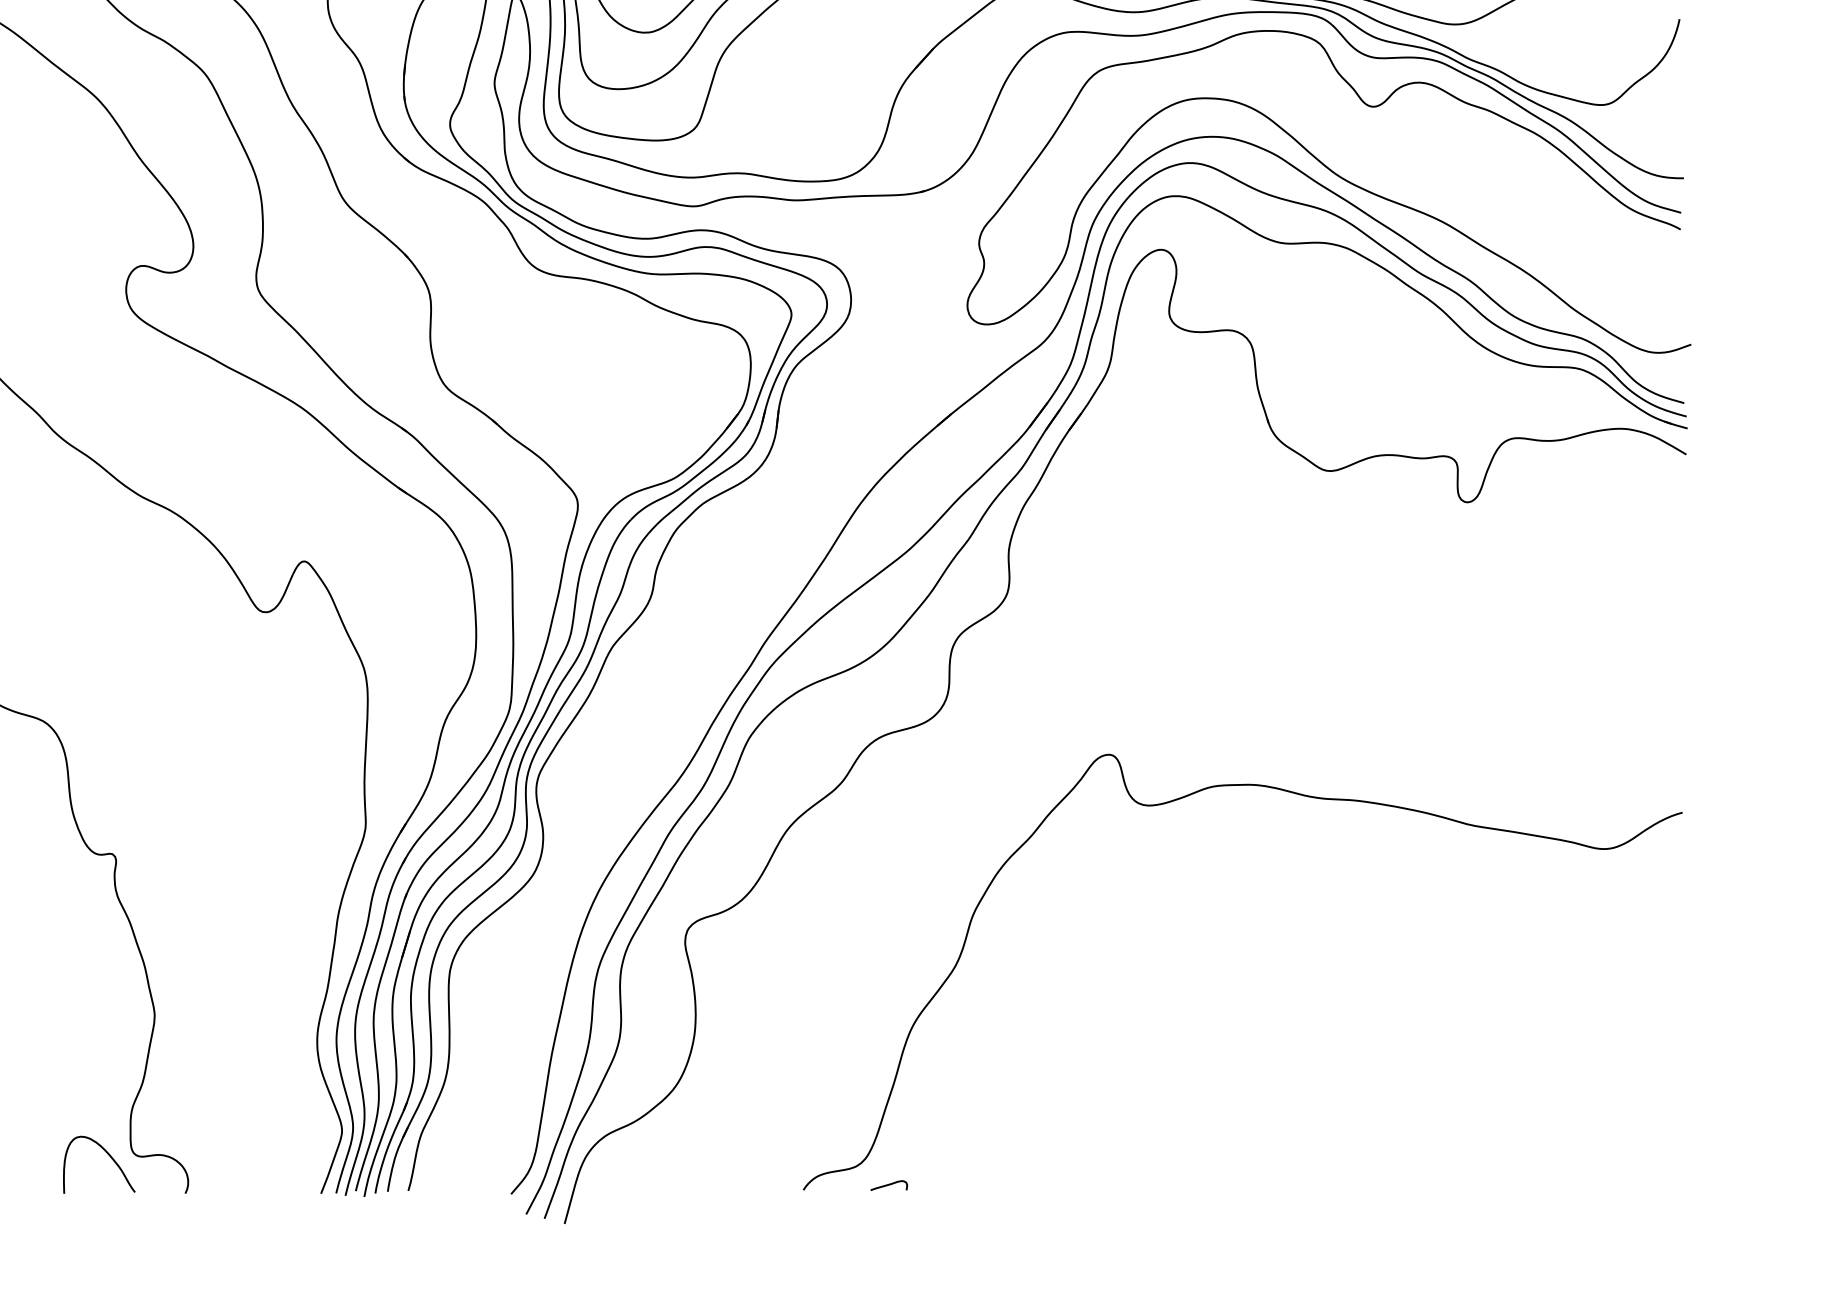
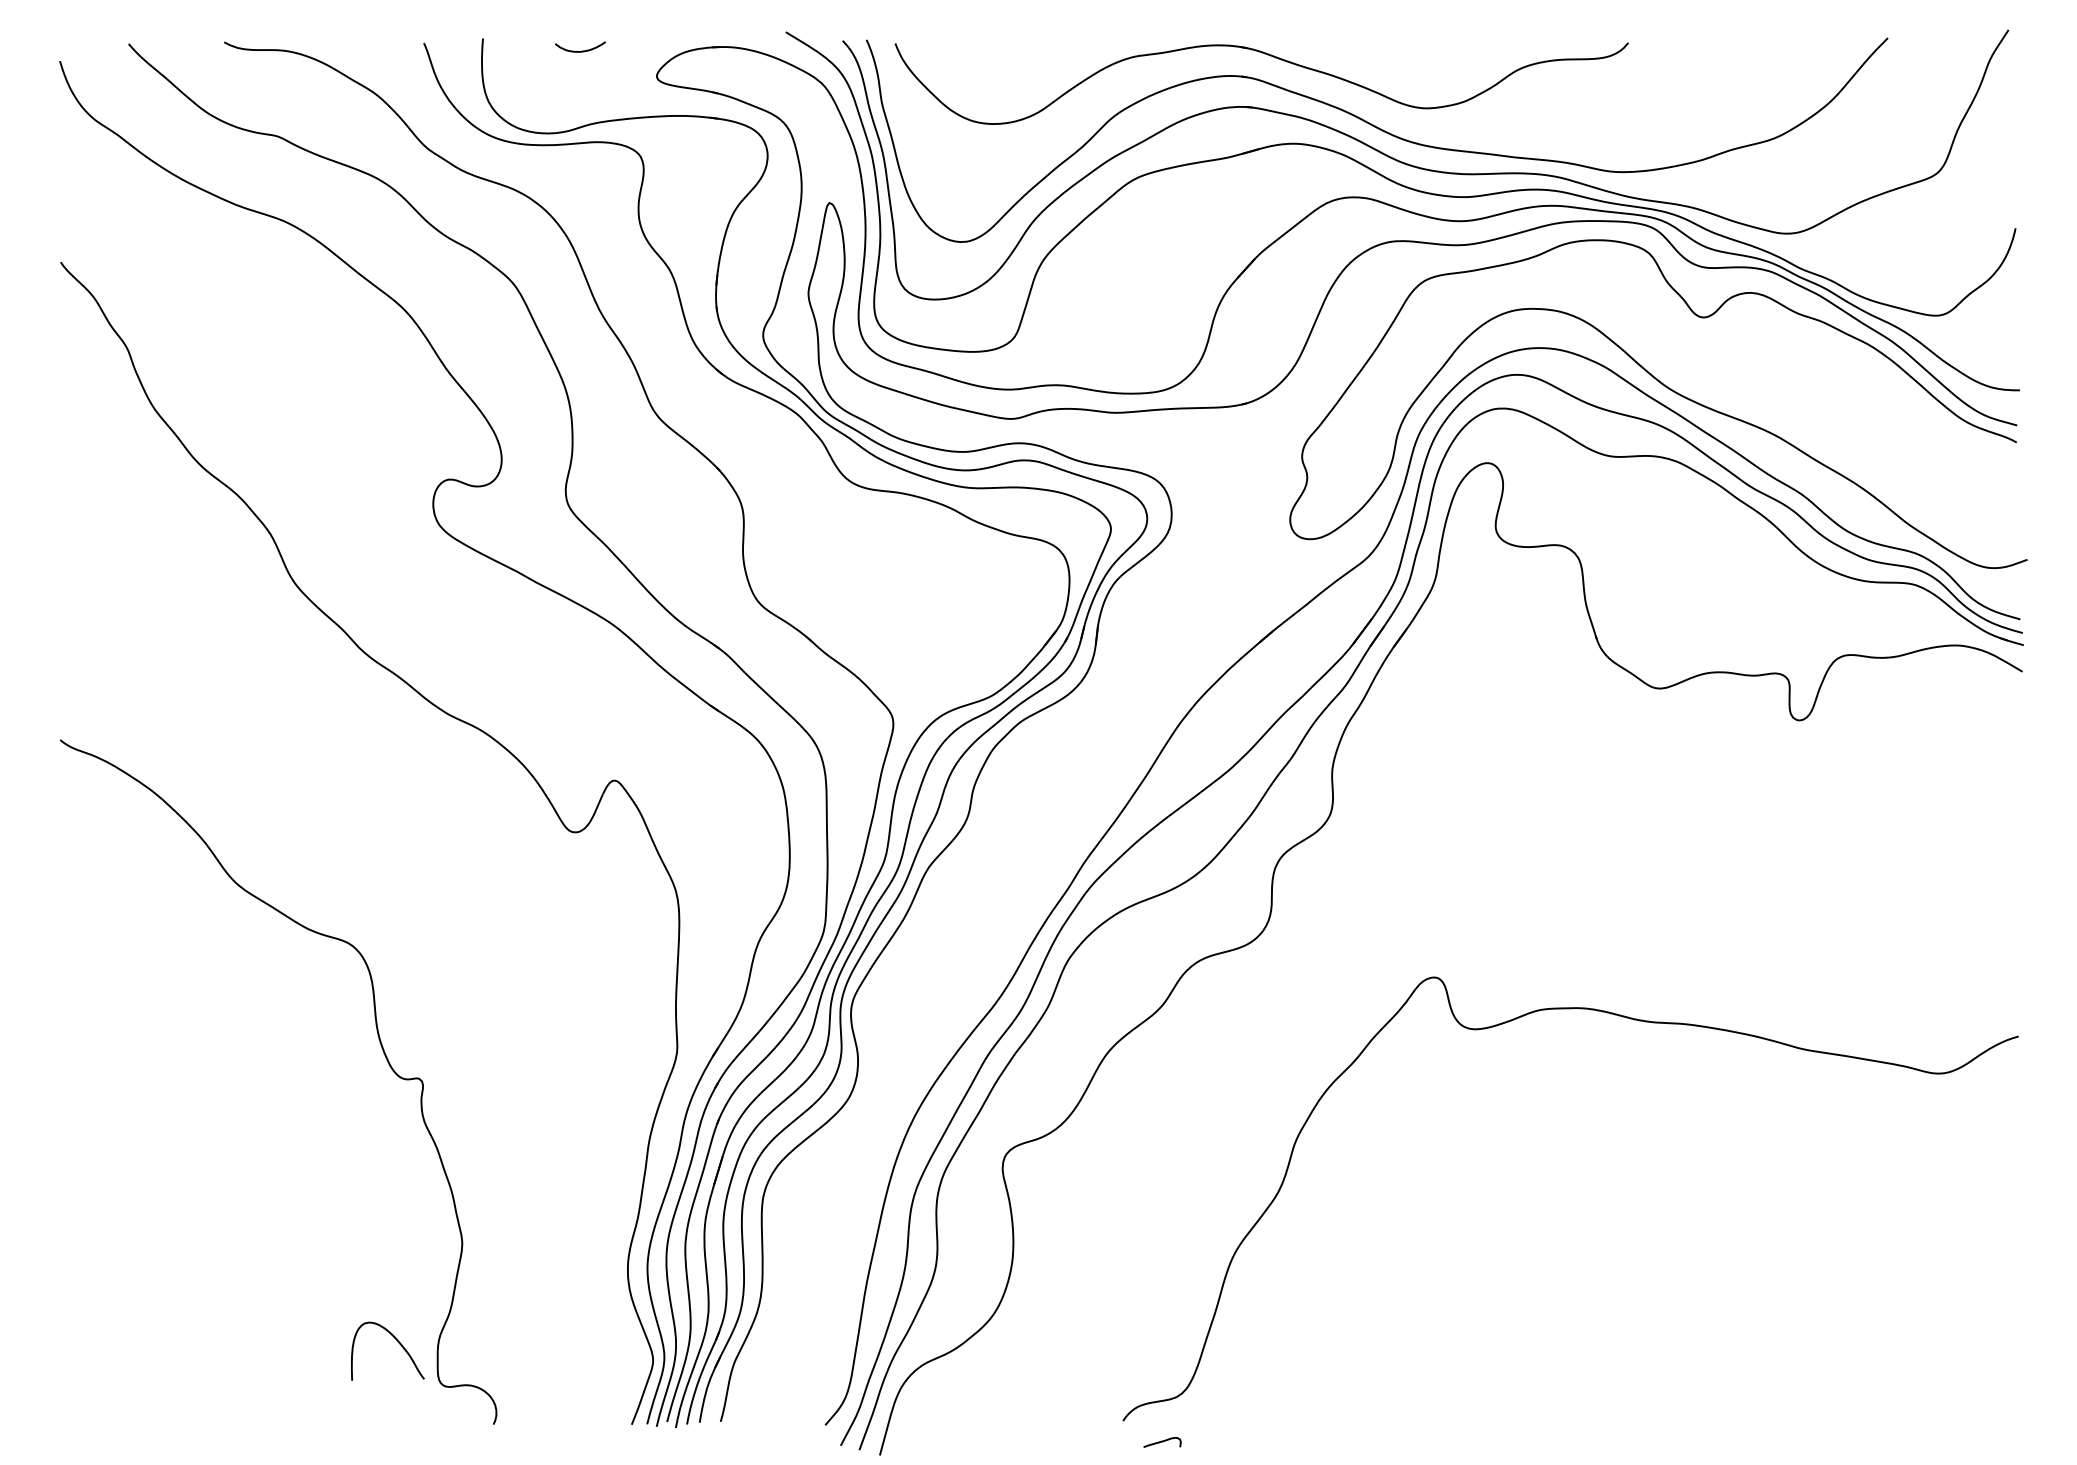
curve: (109, 1157) -> (398, 1343), moved
curve: (889, 1185) -> (1162, 1442), moved

